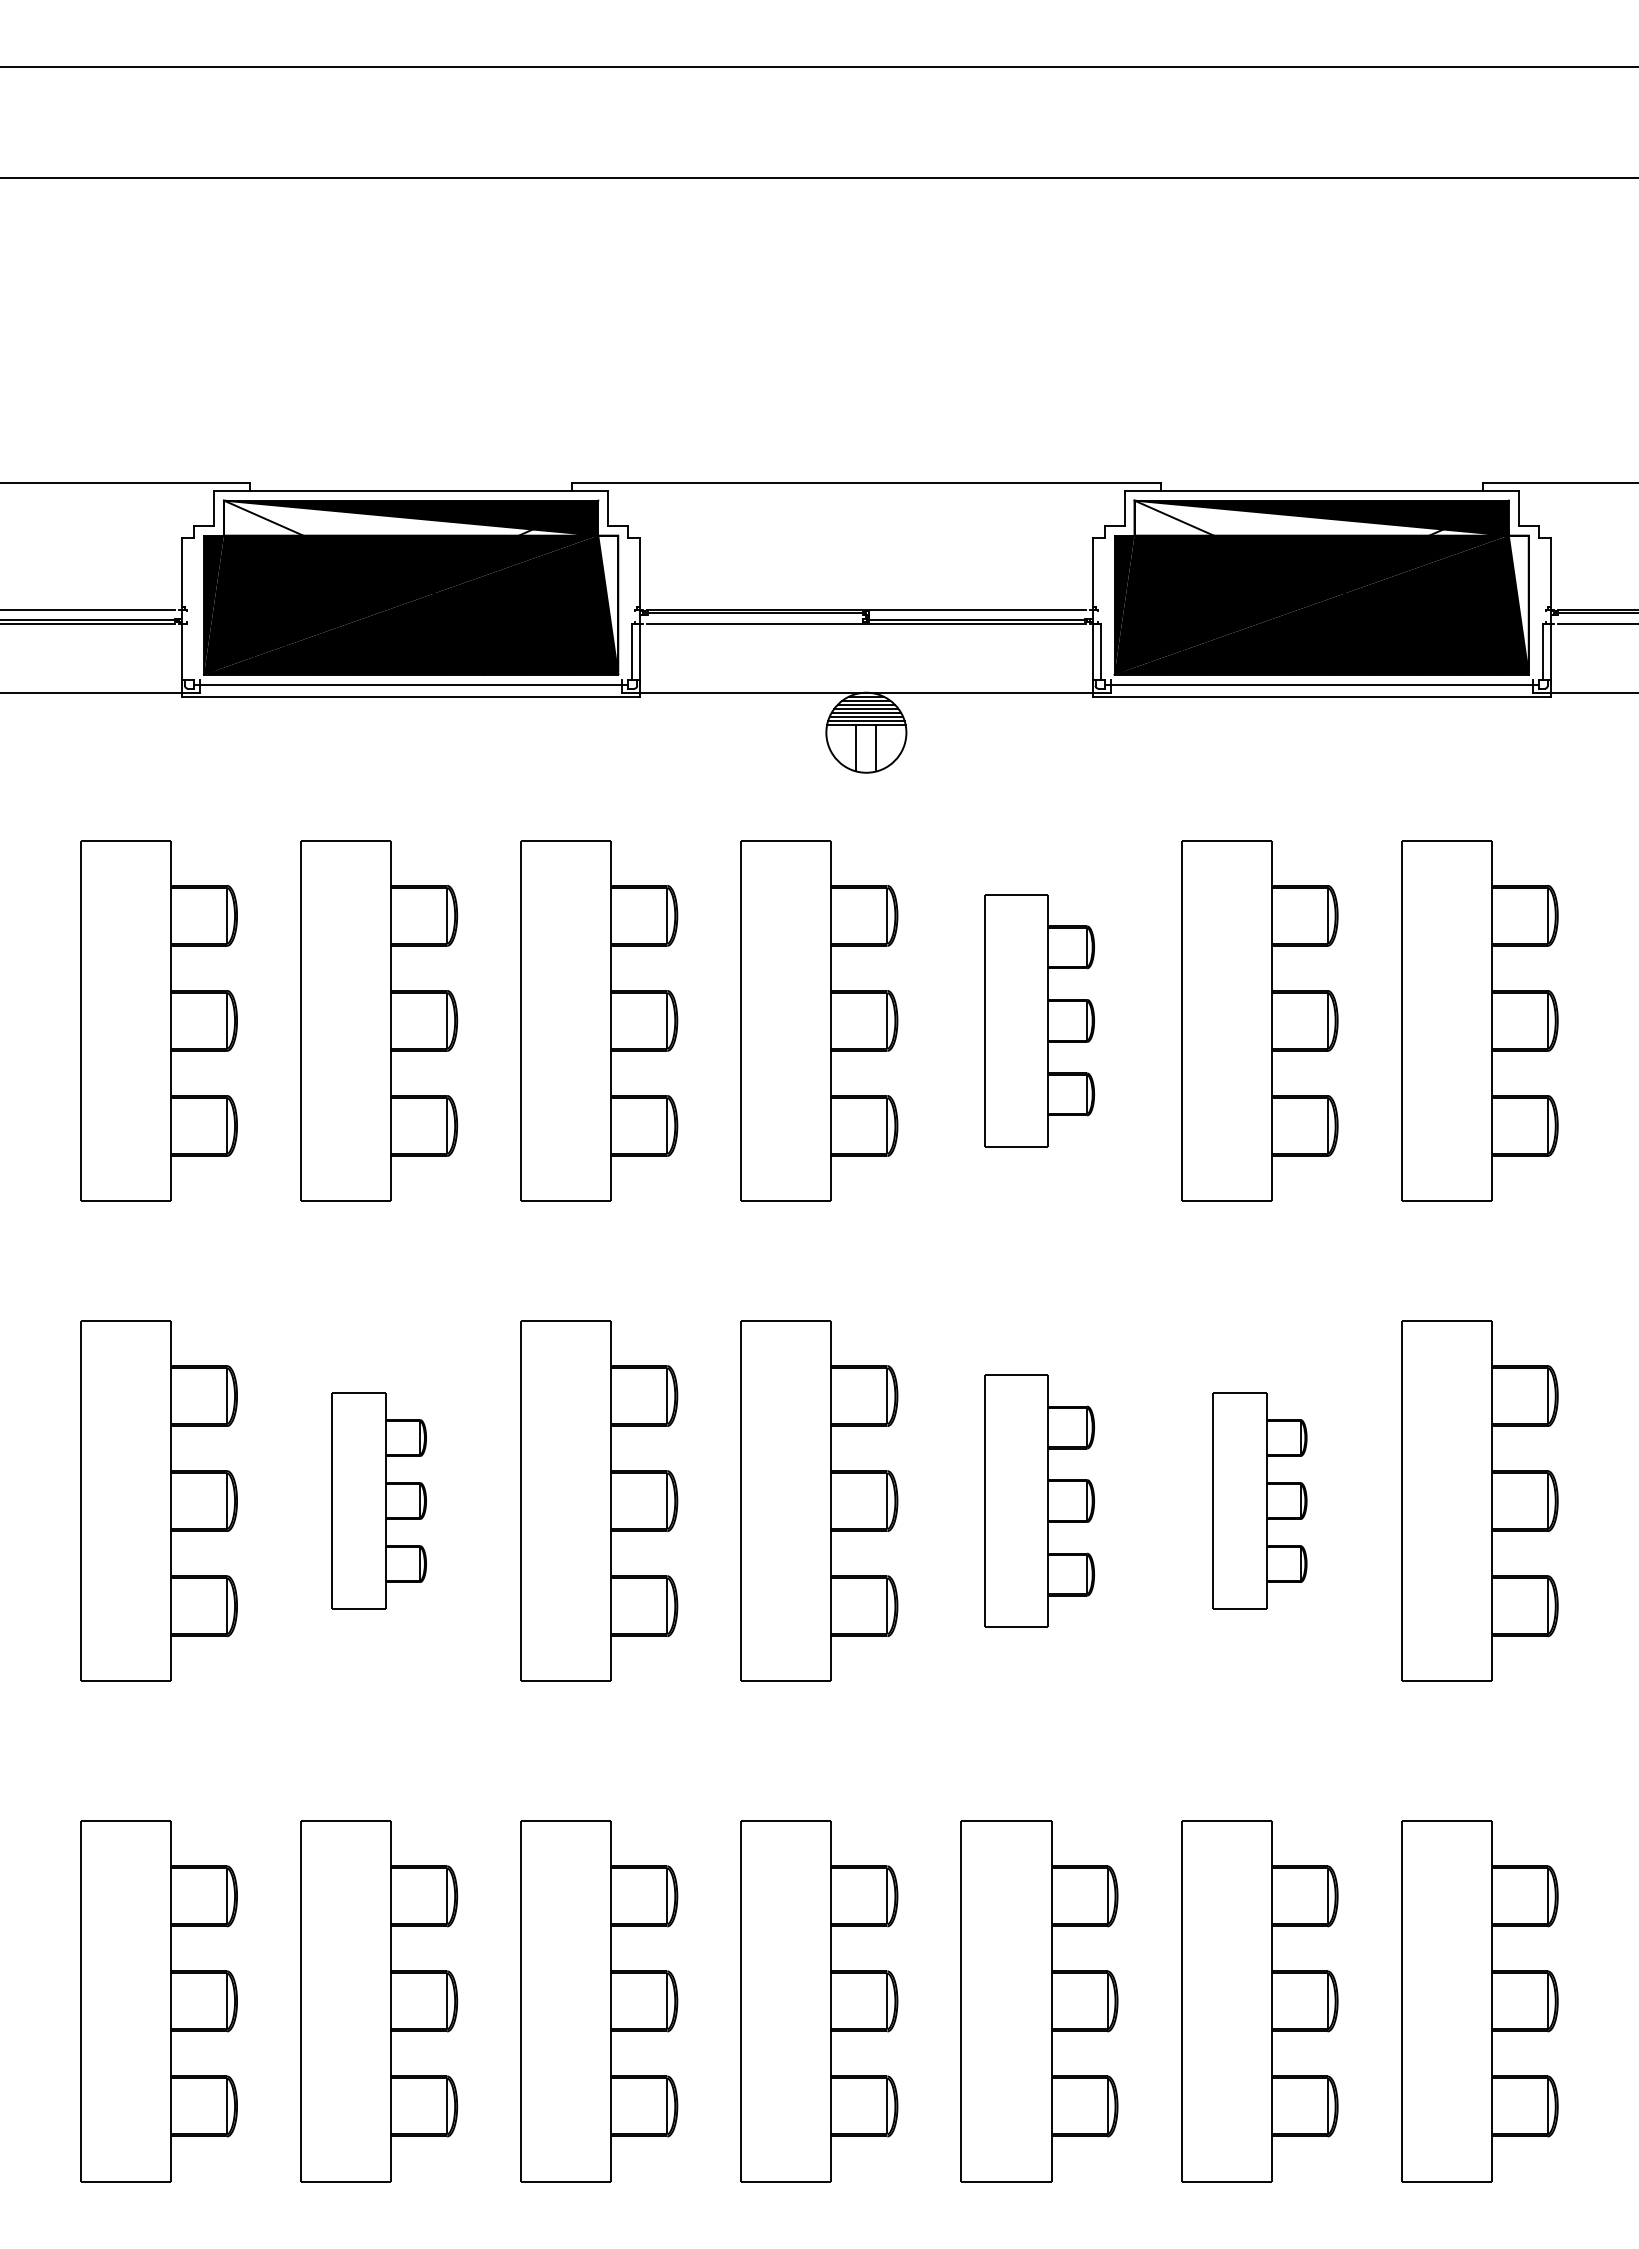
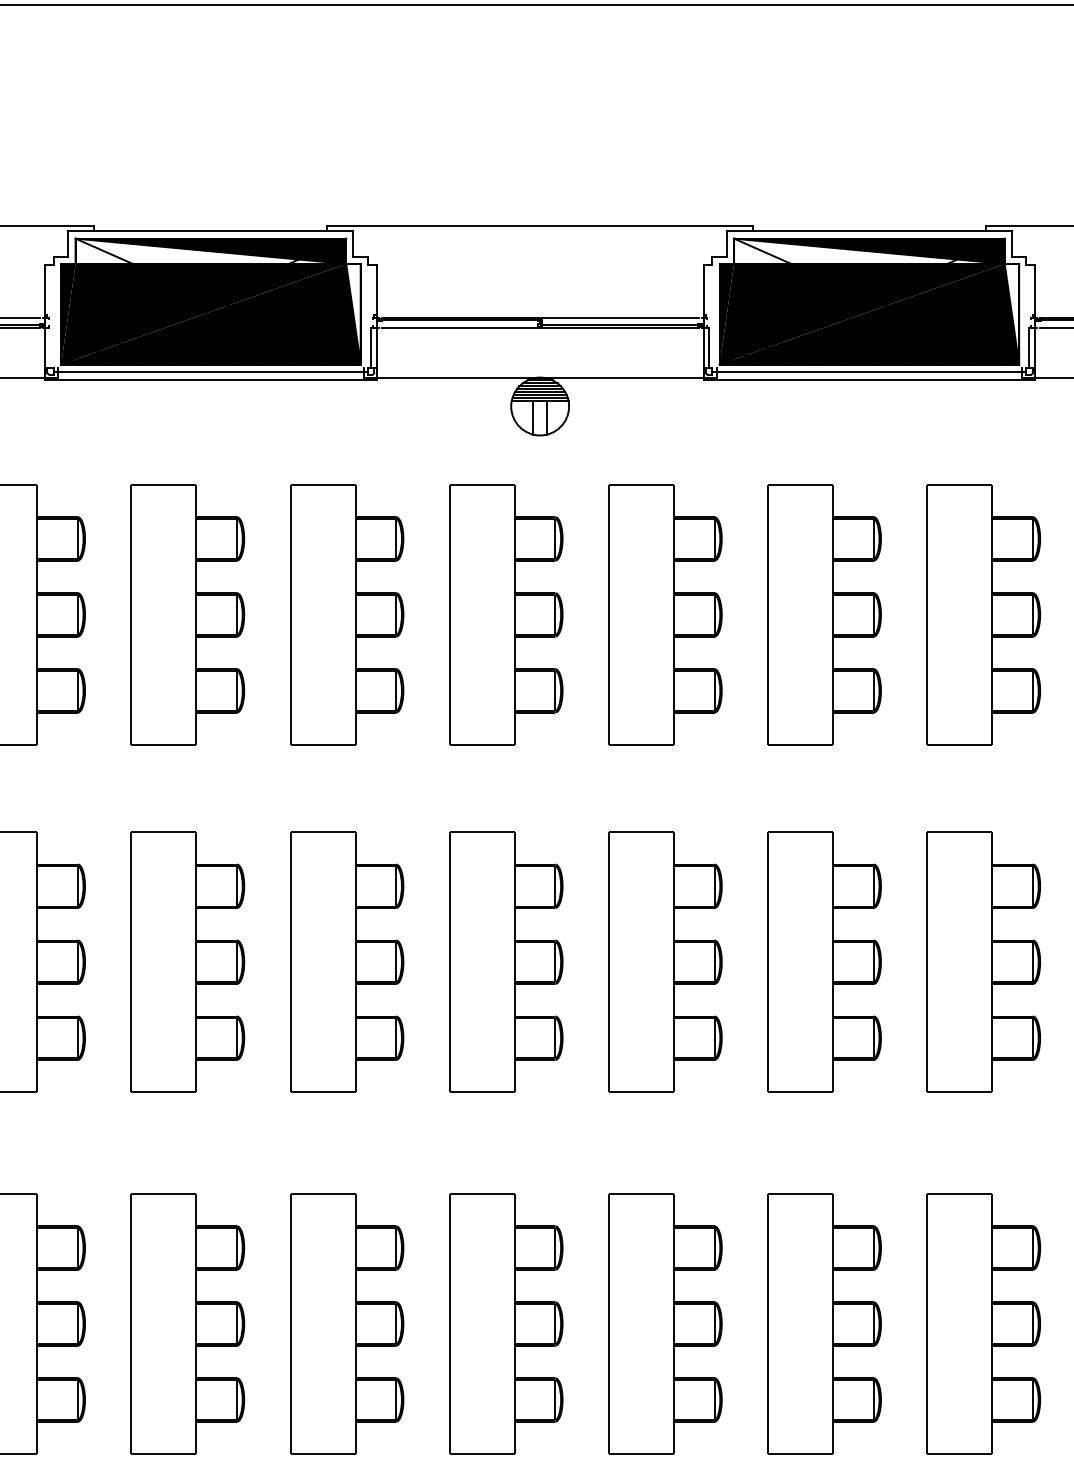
part: (1039, 1020) -> (665, 614), size x1.43
part: (379, 1500) -> (188, 961), size x1.67
part: (1039, 1500) -> (665, 961), size x1.43
part: (1259, 1500) -> (824, 961), size x1.67

